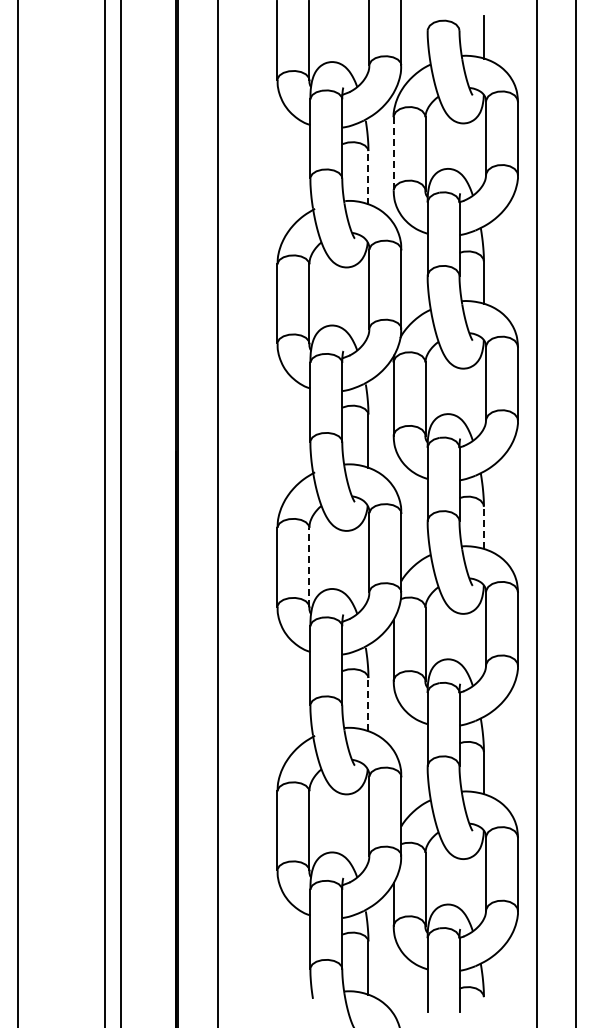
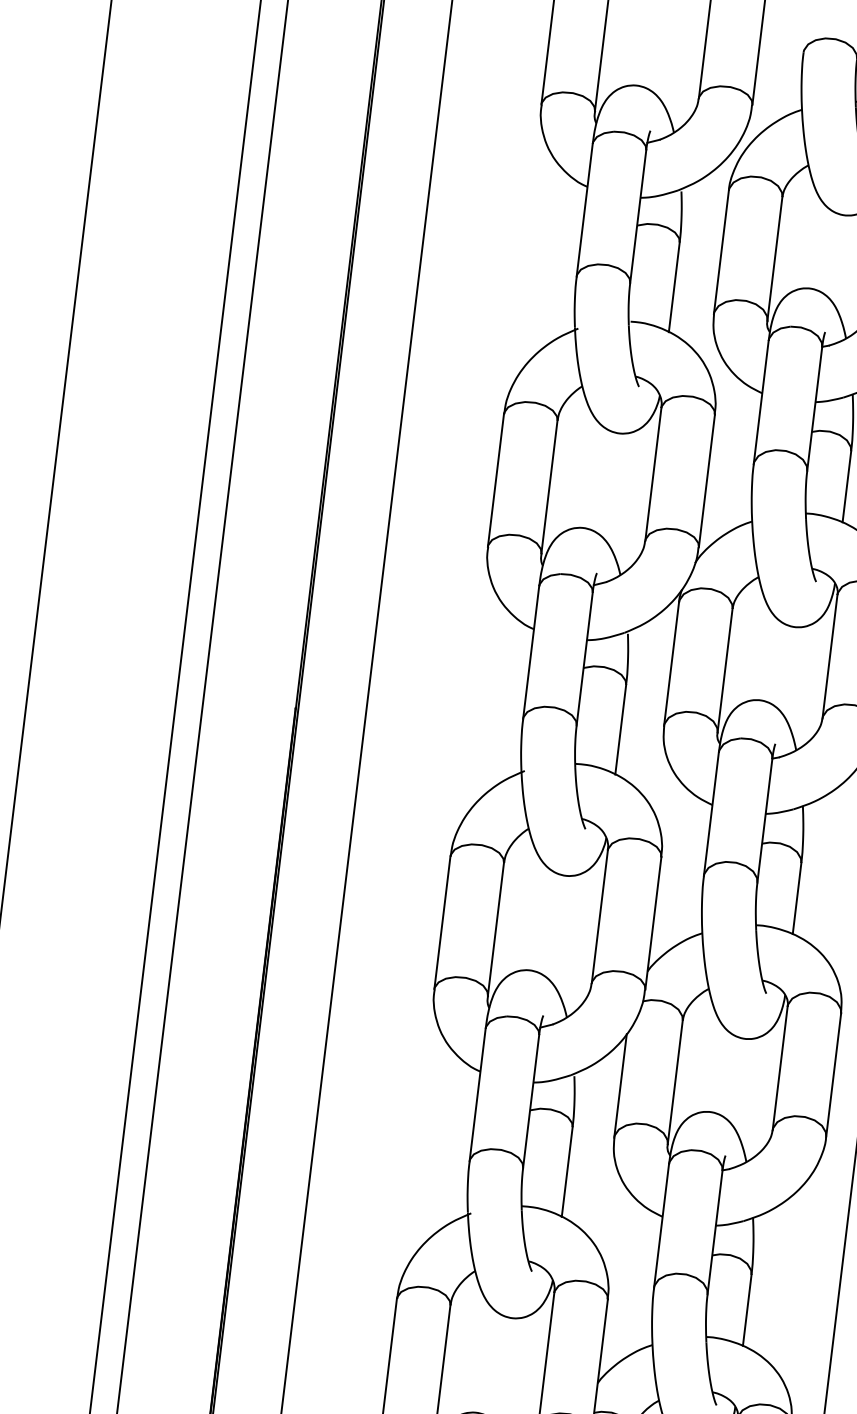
line: (393, 153) -> (721, 251), dashed -> solid
line: (368, 177) -> (674, 286), dashed -> solid
line: (483, 527) -> (796, 897), dashed -> solid
line: (309, 567) -> (496, 929), dashed -> solid
line: (368, 704) -> (567, 1171), dashed -> solid

